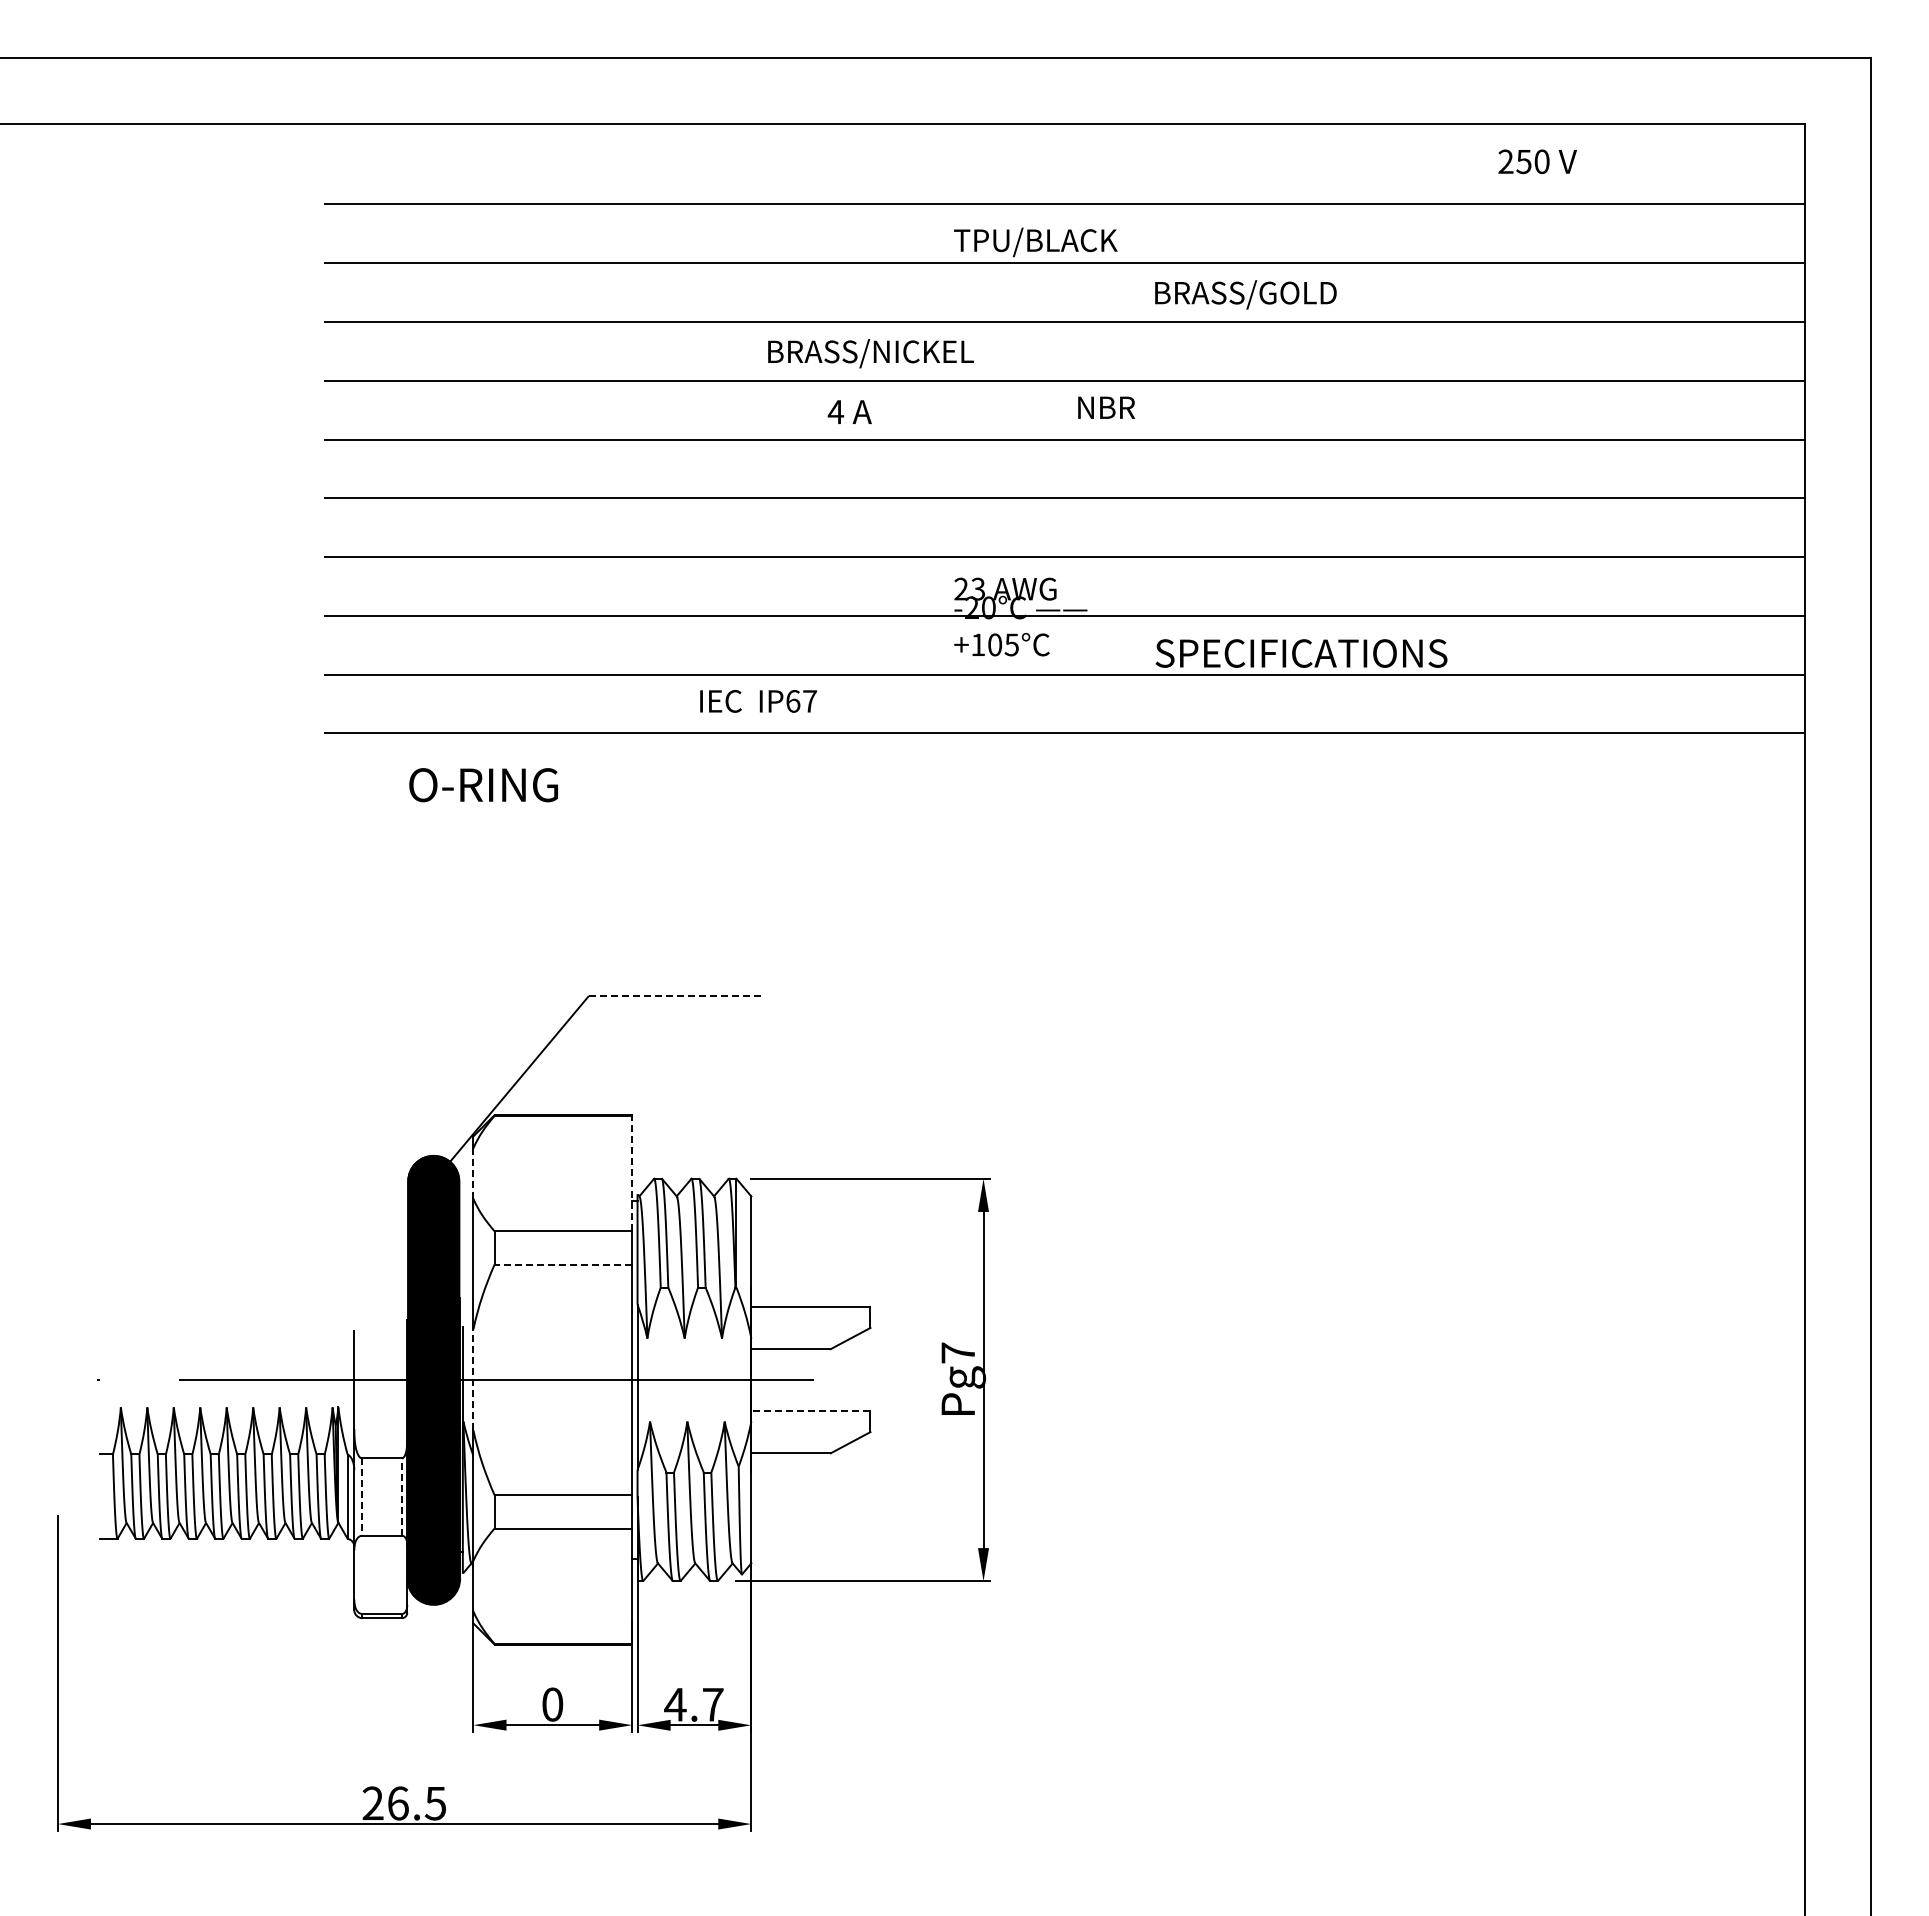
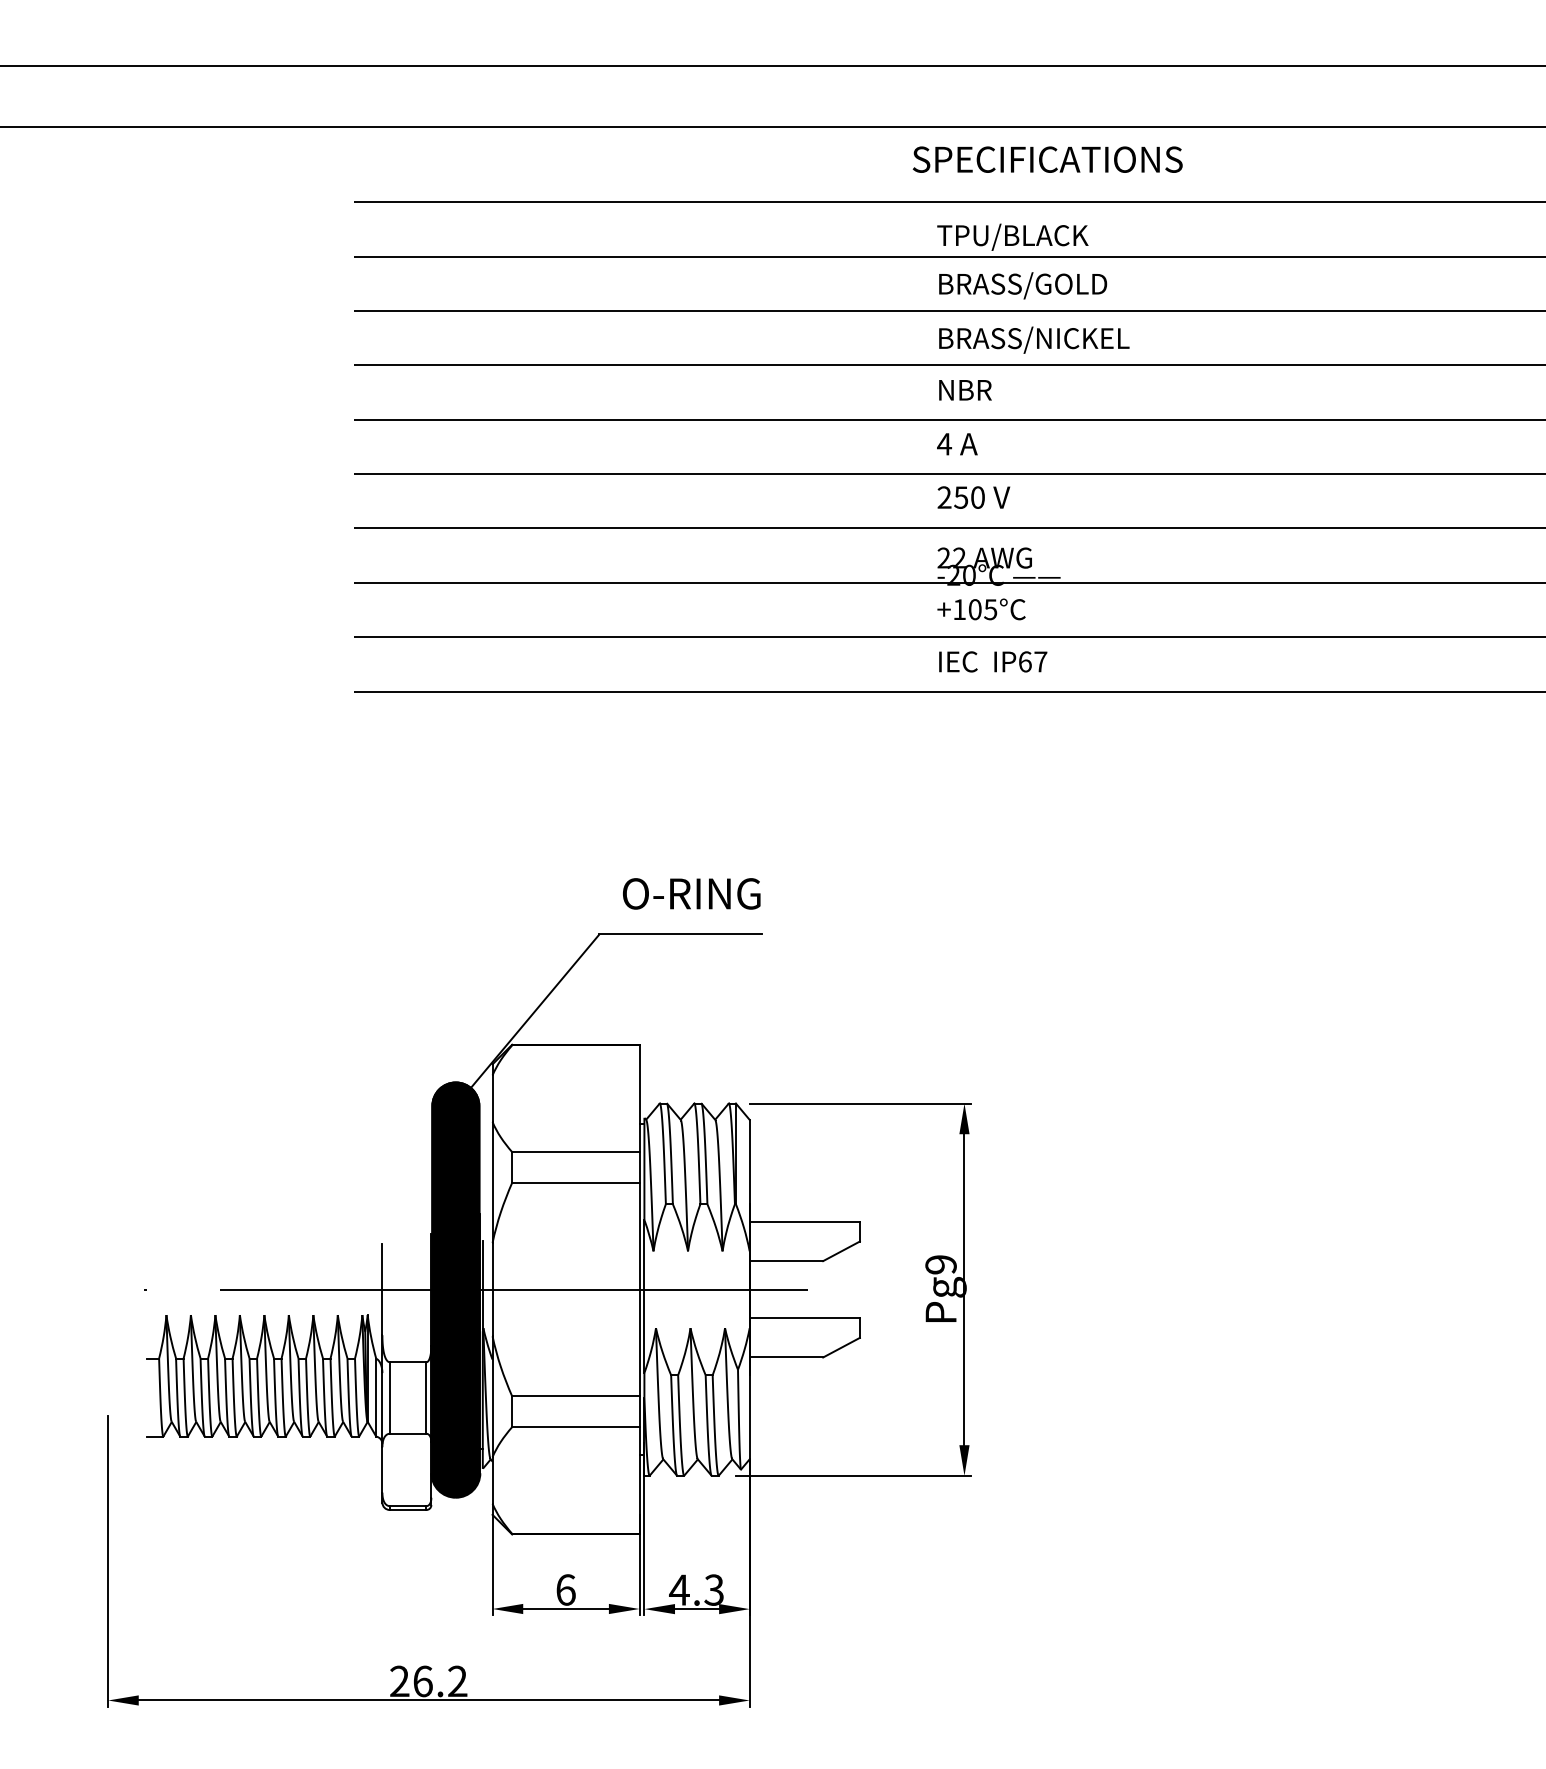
text: (1537, 161) -> (973, 497), moved
text: (1245, 294) -> (1022, 285), moved
text: (870, 353) -> (1033, 340), moved
text: (1106, 407) -> (965, 390), moved
text: (849, 411) -> (957, 443), moved
text: (977, 589) -> (958, 558), 23 -> 22
text: (1301, 653) -> (1047, 159), moved
text: (758, 701) -> (993, 662), moved
text: (483, 785) -> (691, 894), moved
line: (677, 996) -> (681, 934), dashed -> solid
line: (473, 1173) -> (492, 1098), dashed -> solid
line: (632, 1173) -> (639, 1098), dashed -> solid
line: (563, 1264) -> (575, 1182), dashed -> solid
text: (958, 1352) -> (941, 1264), Pg7 -> Pg9
line: (473, 1379) -> (492, 1289), dashed -> solid
line: (810, 1410) -> (804, 1317), dashed -> solid
line: (362, 1497) -> (389, 1398), dashed -> solid
line: (401, 1497) -> (426, 1398), dashed -> solid
text: (552, 1704) -> (565, 1589), 0 -> 6
text: (712, 1704) -> (713, 1589), 4.7 -> 4.3
text: (435, 1803) -> (457, 1681), 26.5 -> 26.2

